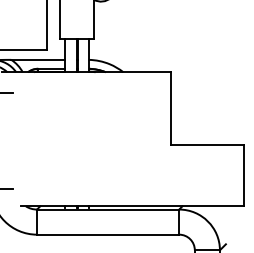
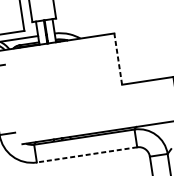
line: (171, 108) -> (118, 59), solid -> dashed
line: (107, 234) -> (86, 154), solid -> dashed

